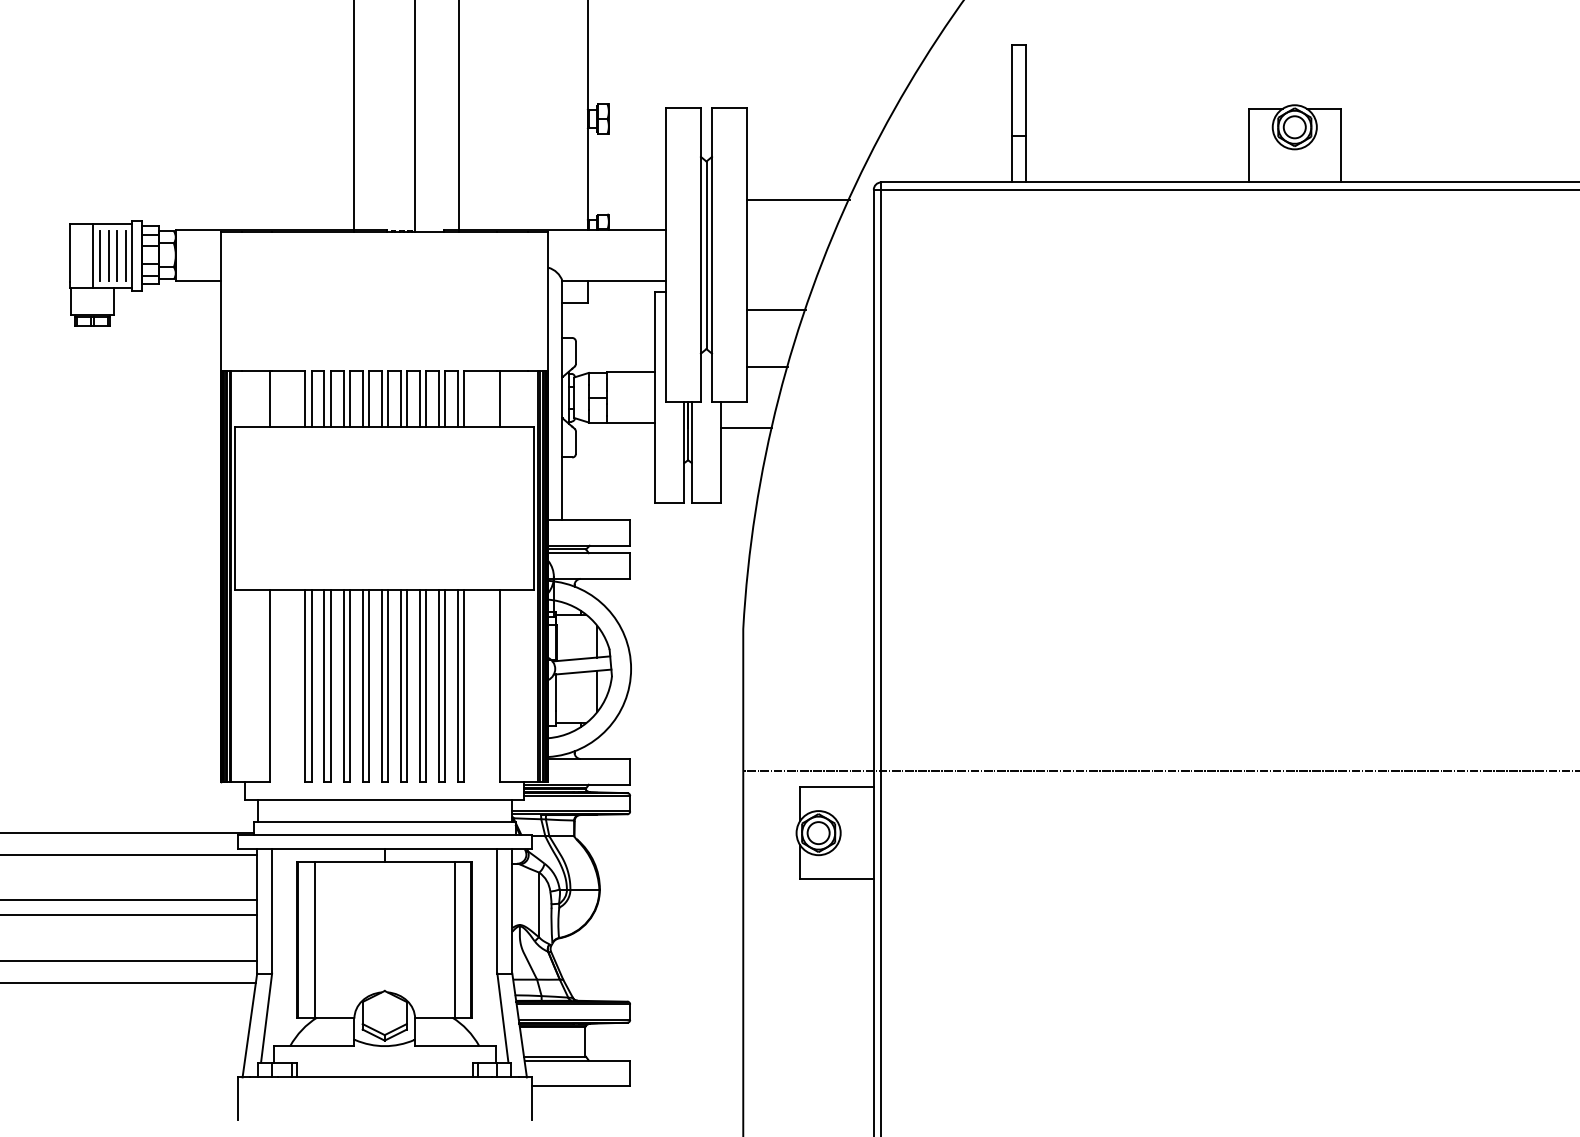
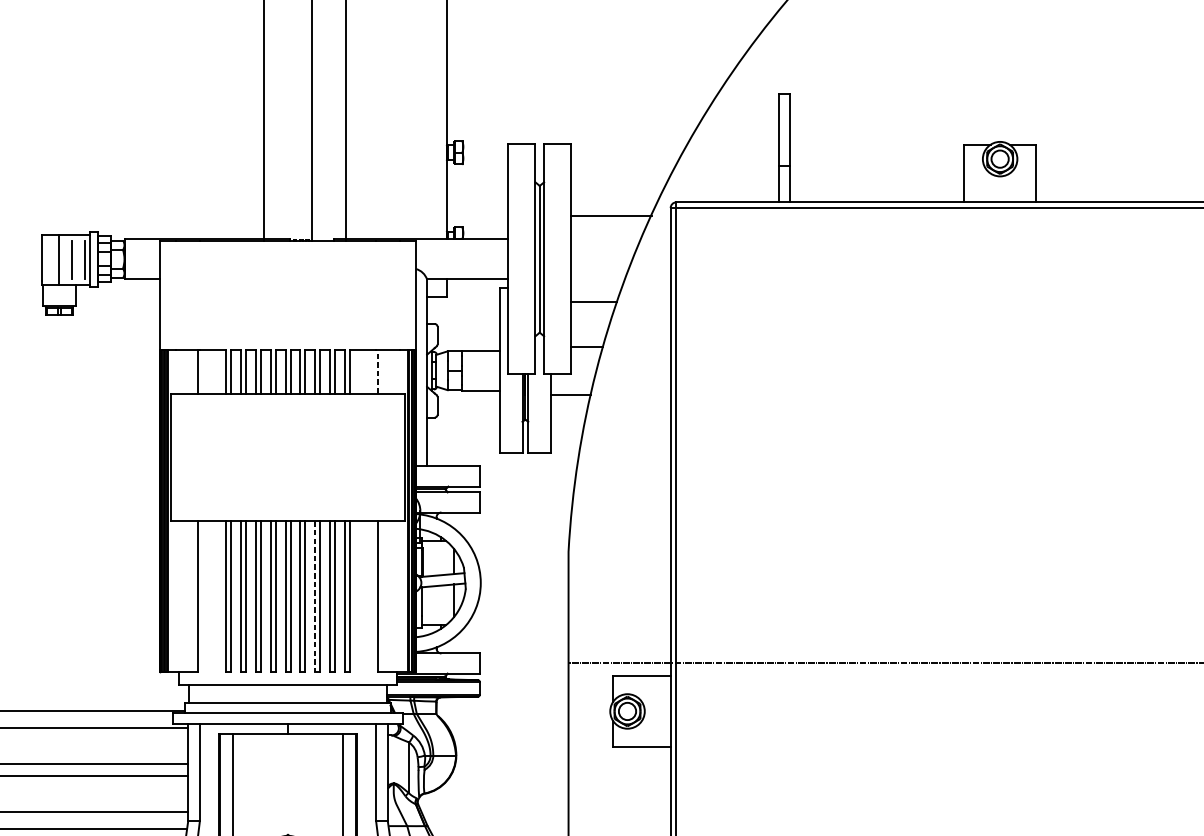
line: (100, 255) -> (65, 259), removed
line: (117, 255) -> (78, 259), removed
line: (499, 399) -> (377, 372), solid -> dashed
line: (419, 686) -> (315, 596), solid -> dashed

